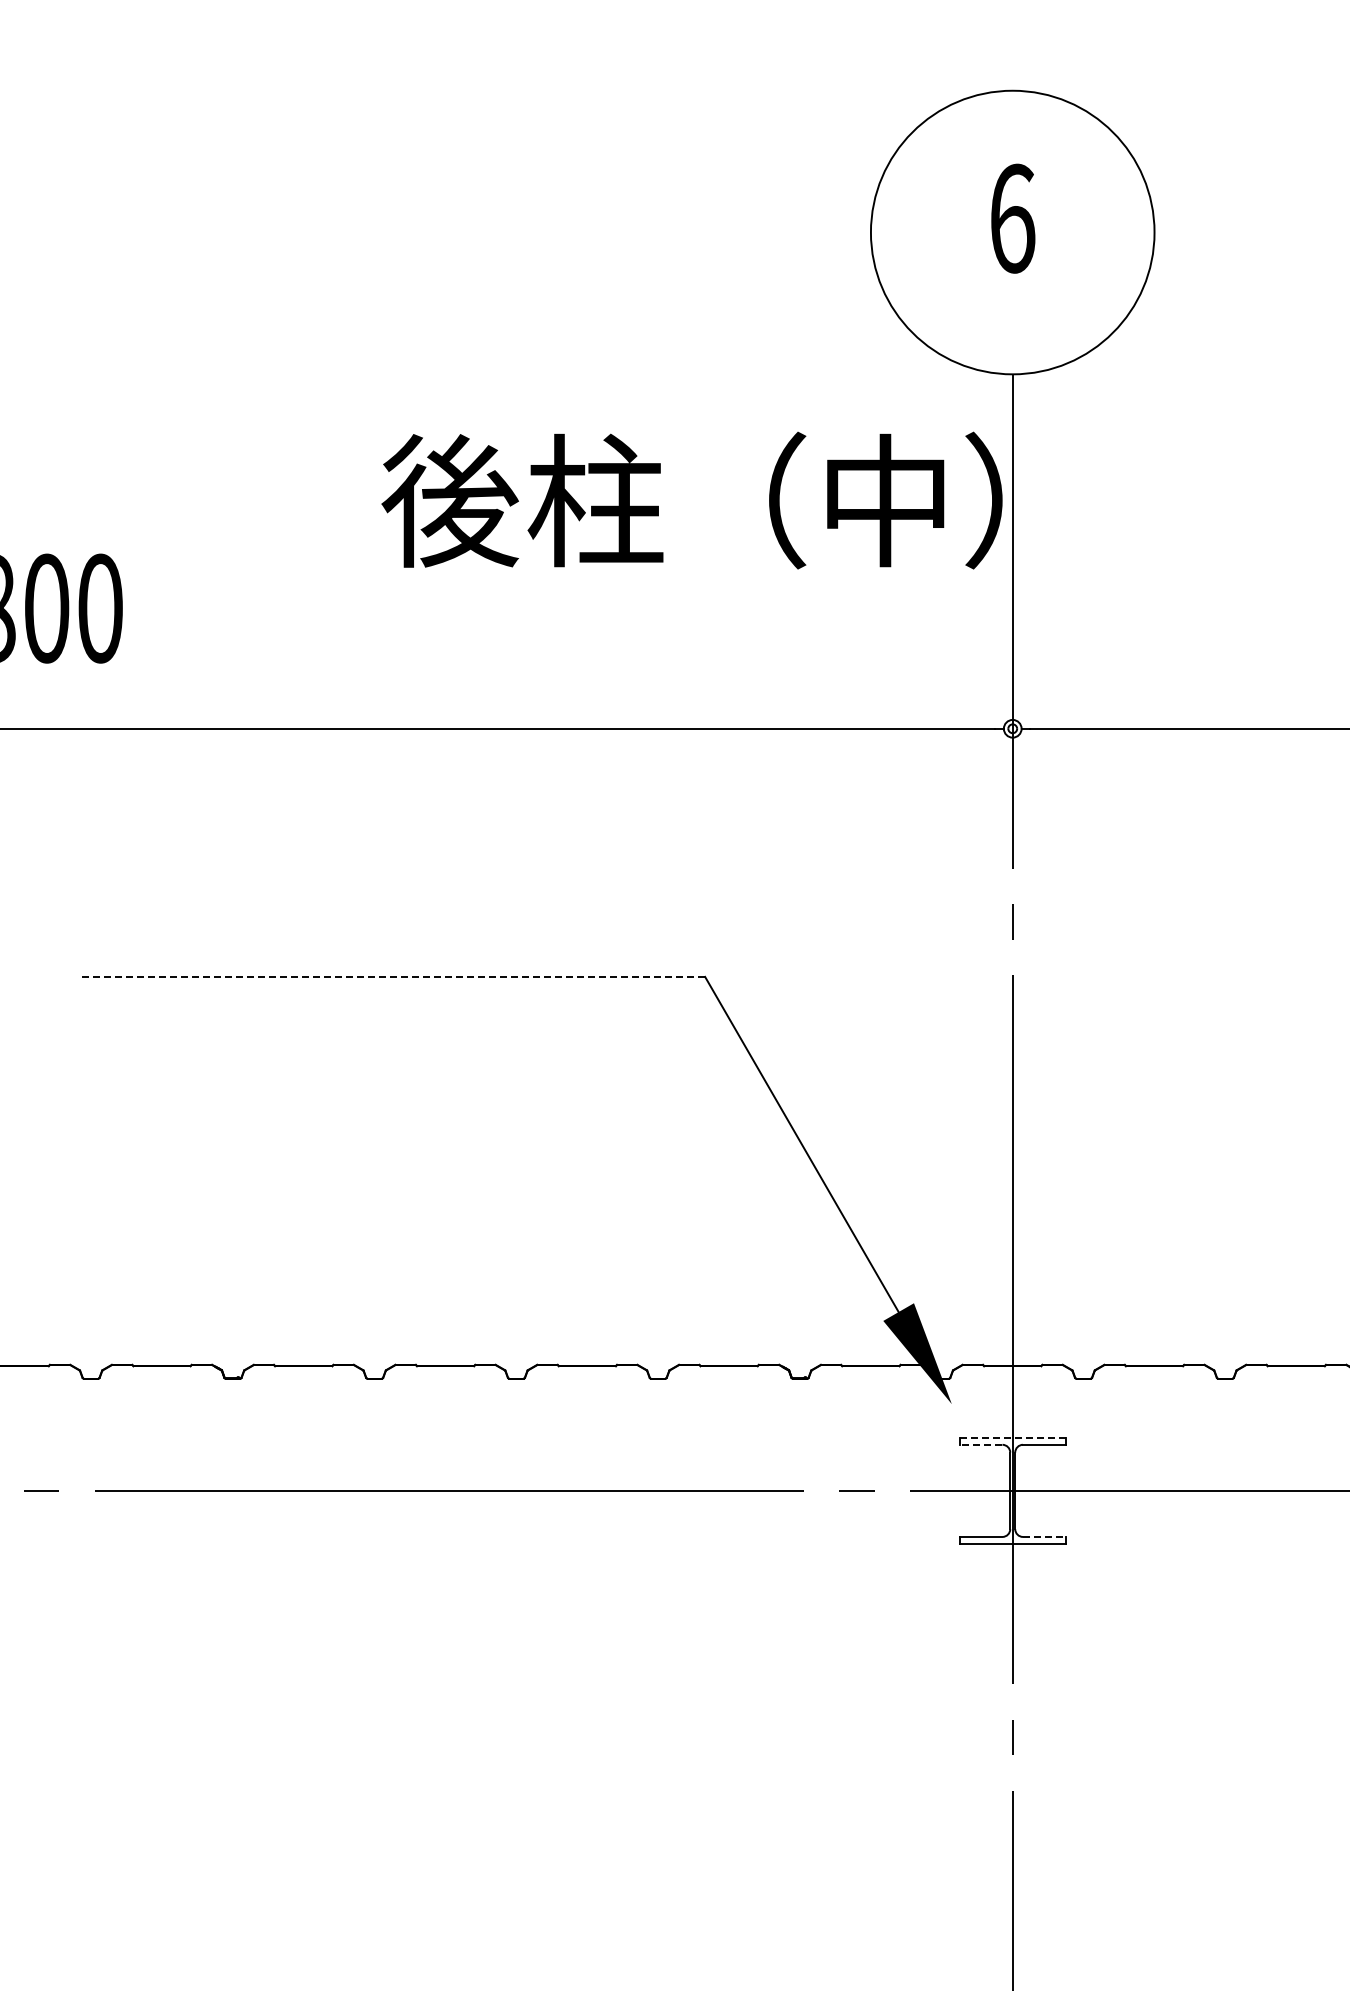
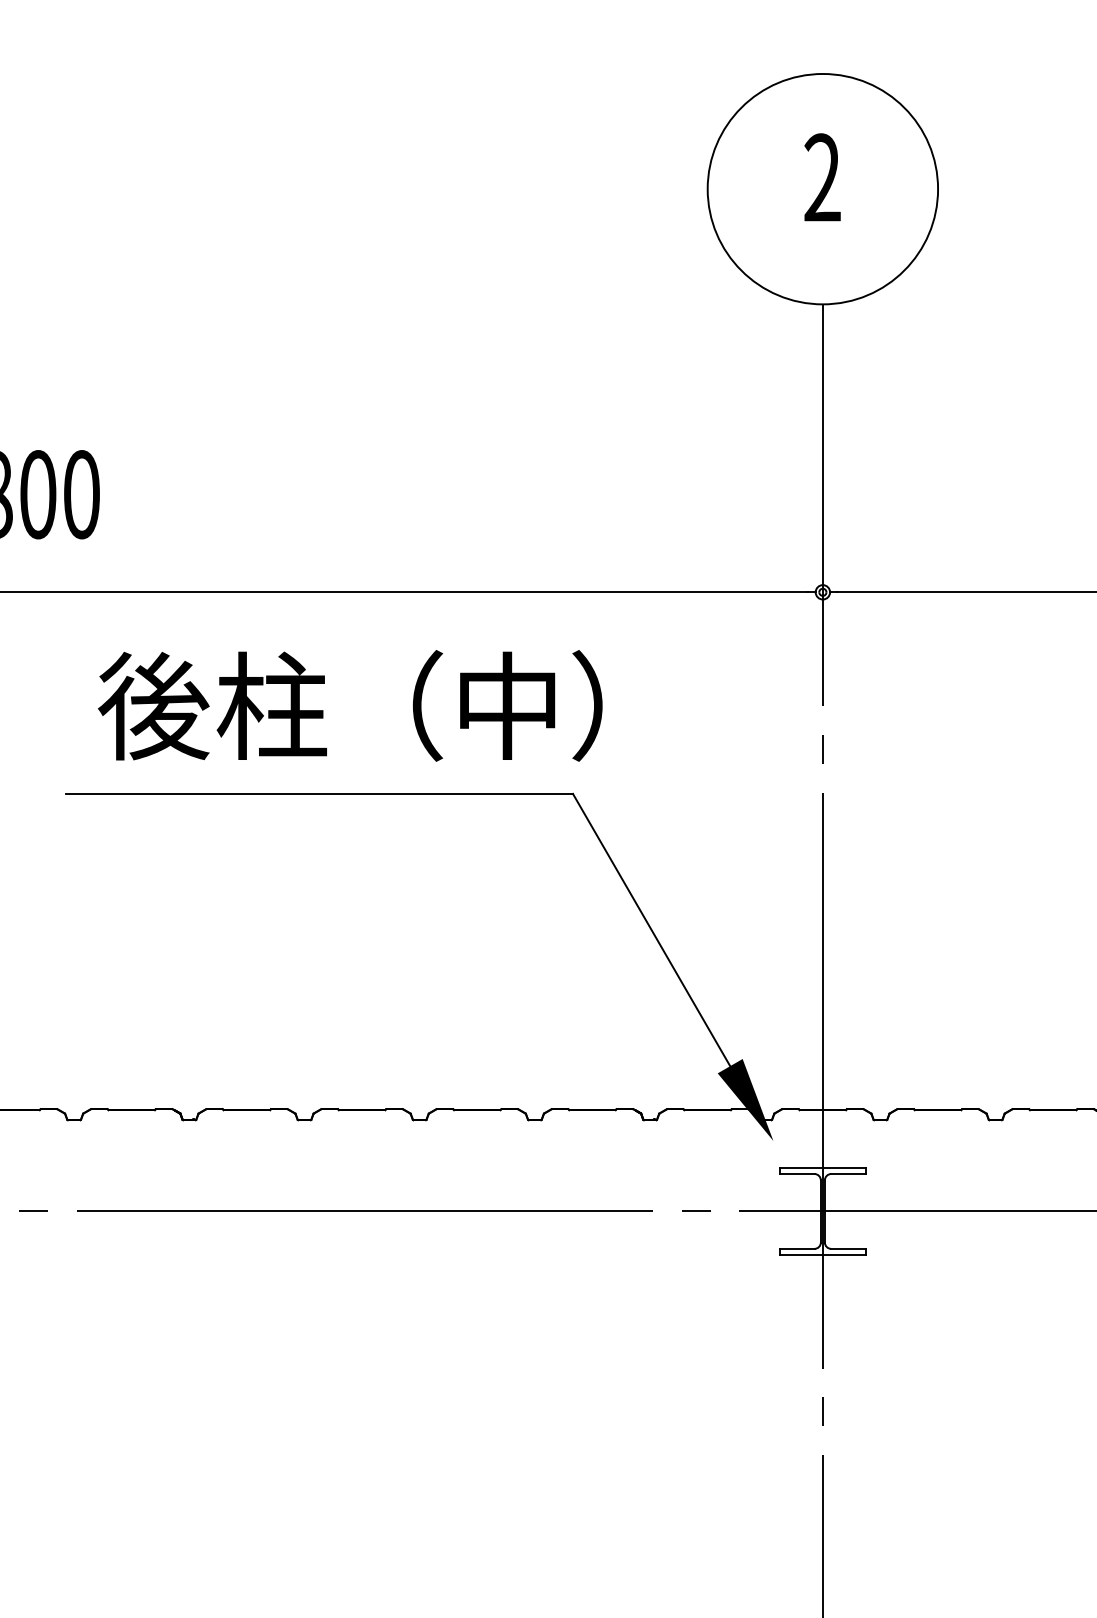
text: (1012, 218) -> (822, 177), 6 -> 2
text: (691, 500) -> (349, 705), moved
line: (393, 976) -> (319, 793), dashed -> solid
line: (1013, 1437) -> (823, 1168), dashed -> solid
line: (980, 1444) -> (796, 1173), dashed -> solid
line: (1044, 1536) -> (848, 1248), dashed -> solid

